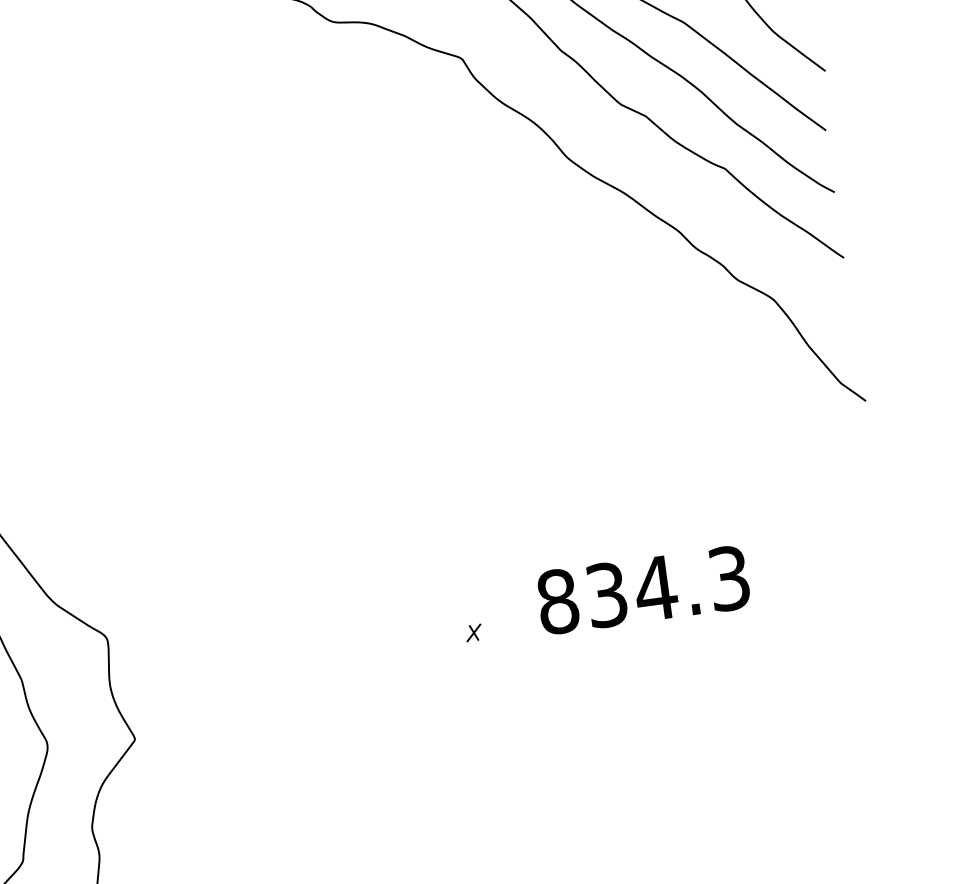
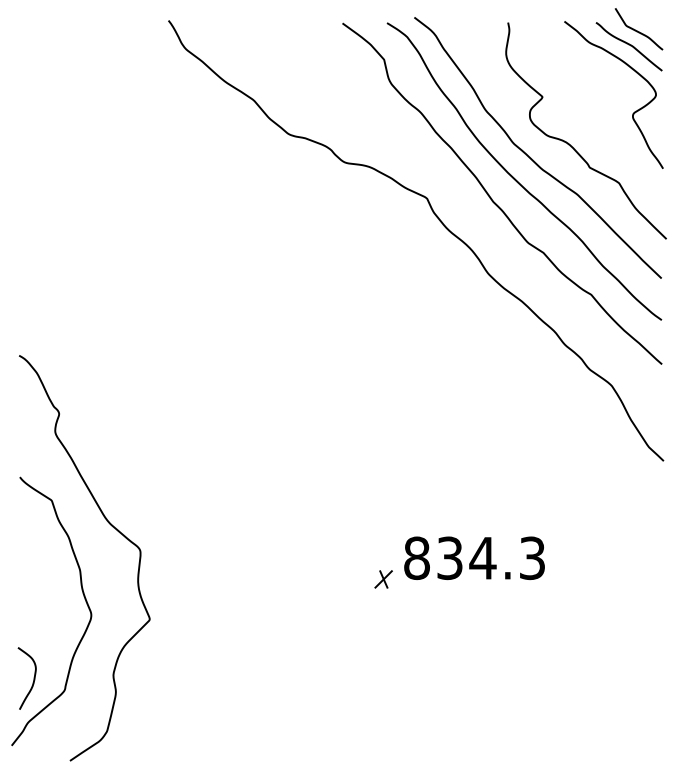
text: (643, 588) -> (474, 557), moved
part: (473, 633) -> (383, 579), size x1.67

